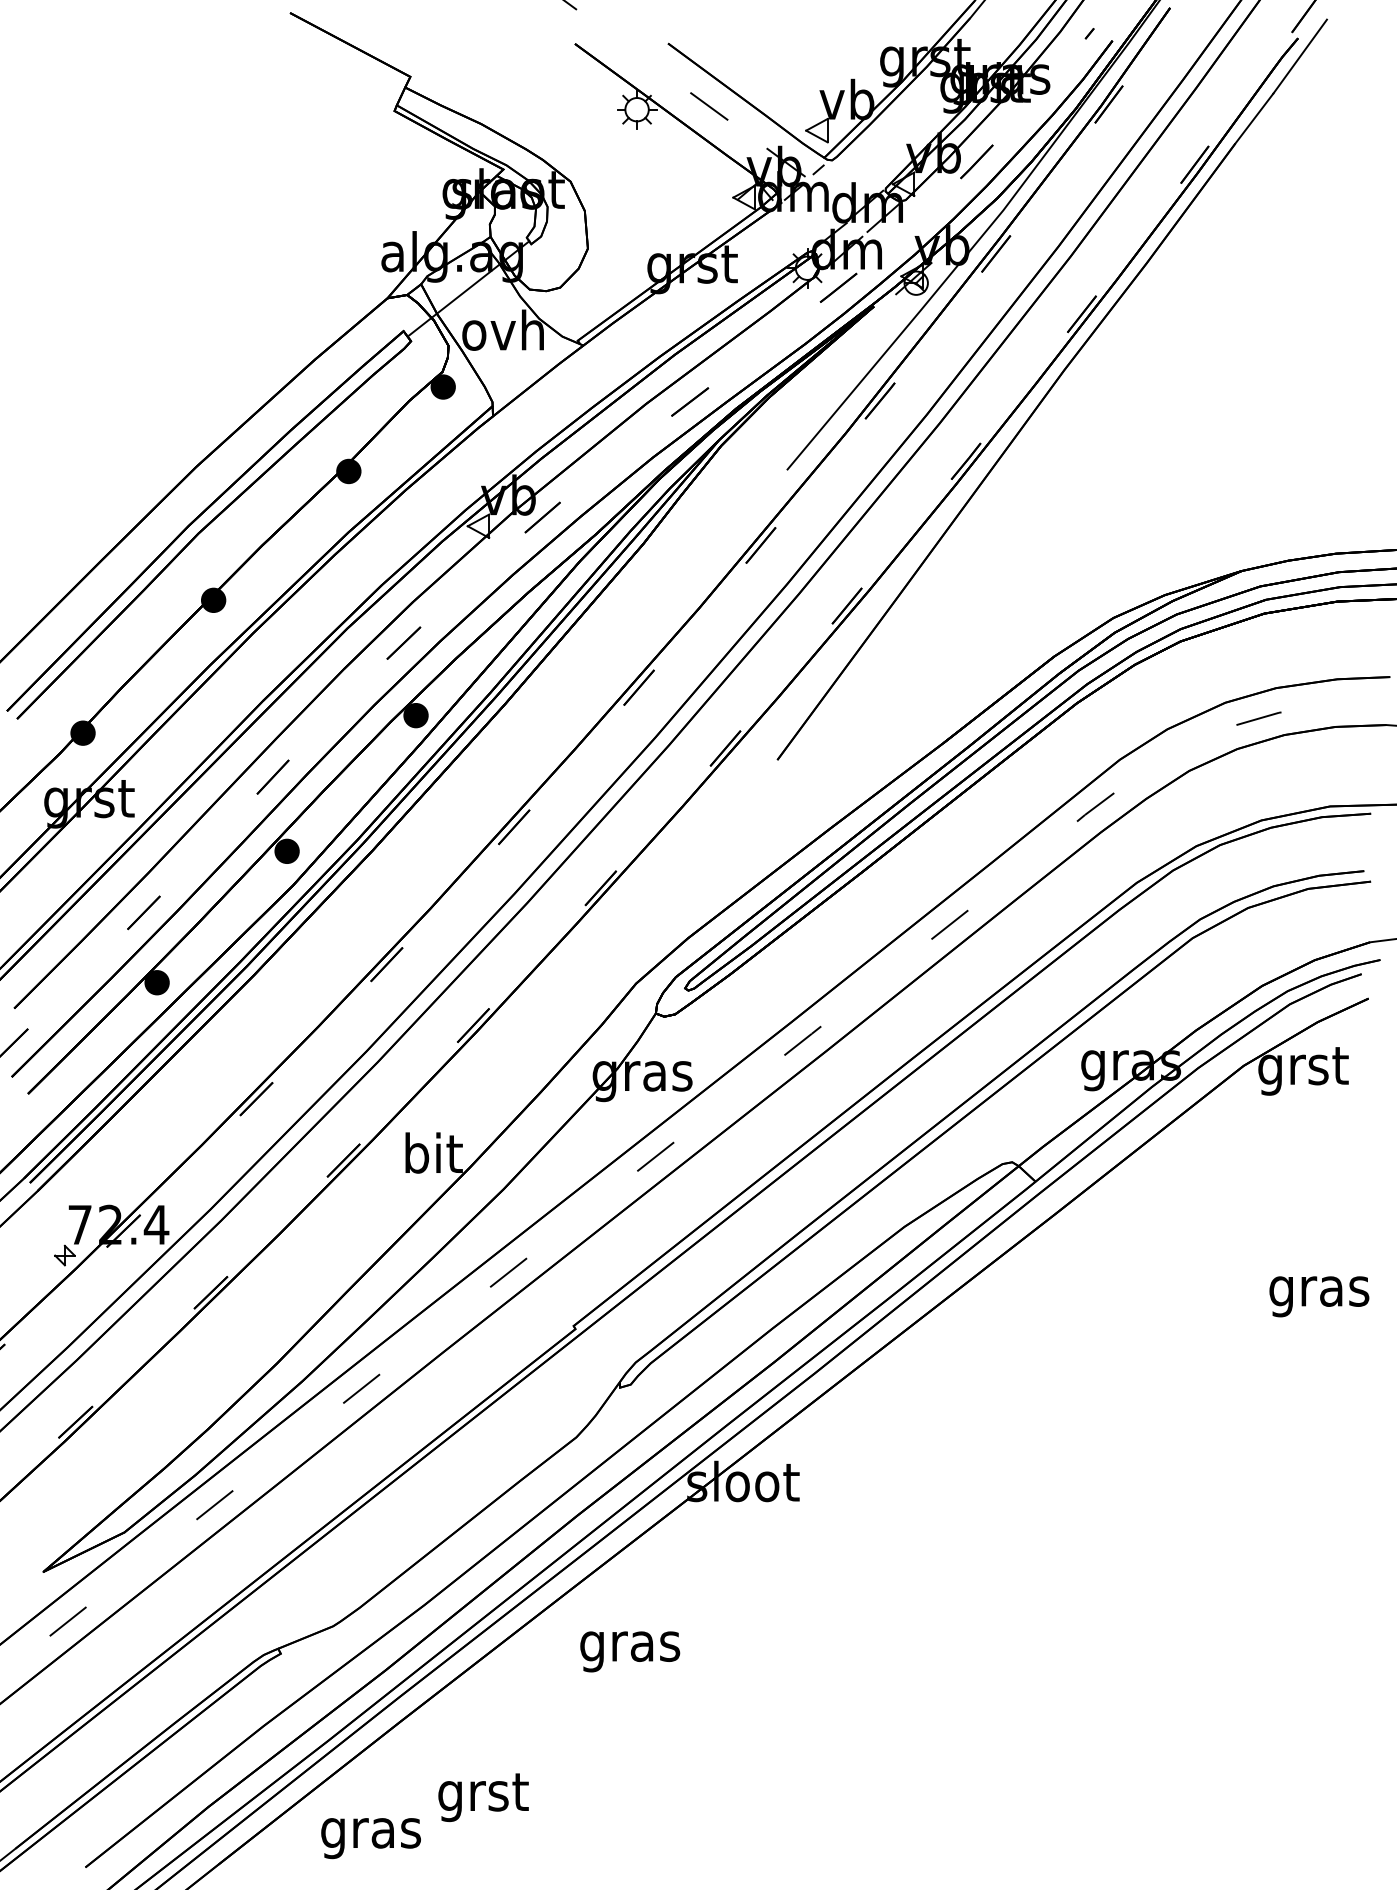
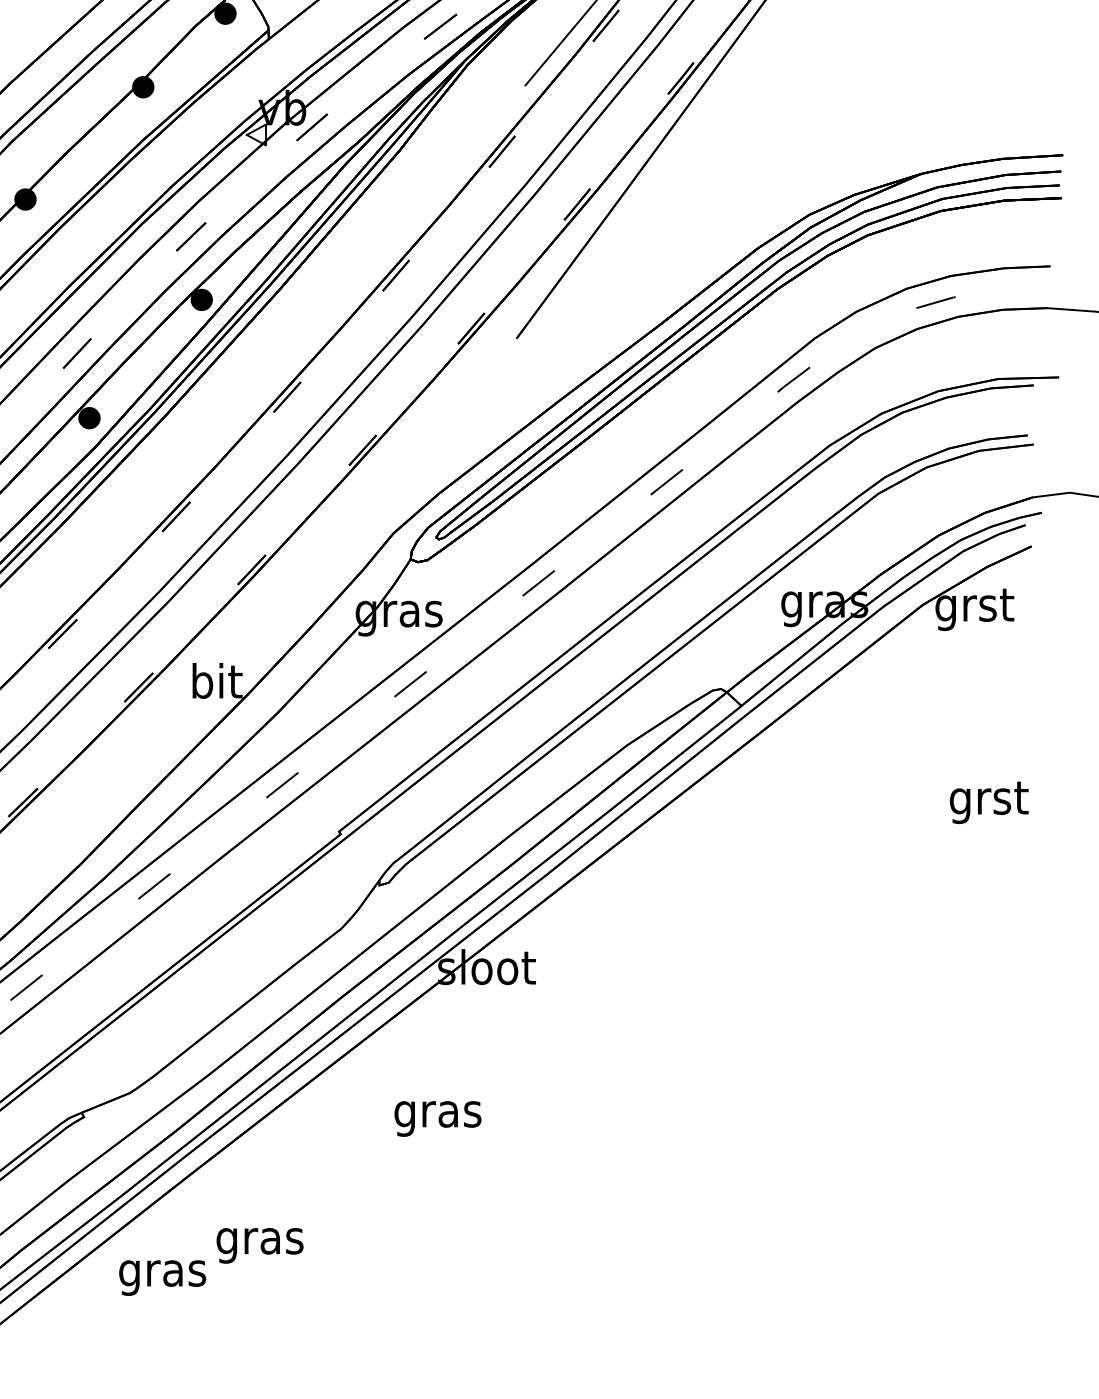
text: (1319, 1292) -> (988, 802), gras -> grst
text: (630, 1651) -> (438, 1118), moved
text: (482, 1797) -> (259, 1242), grst -> gras

